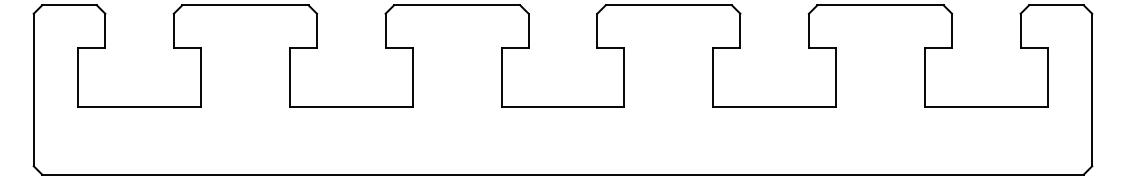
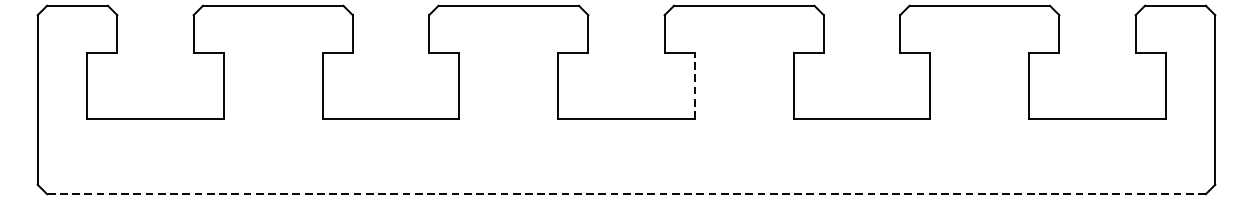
line: (624, 77) -> (694, 86), solid -> dashed
line: (563, 174) -> (627, 194), solid -> dashed

